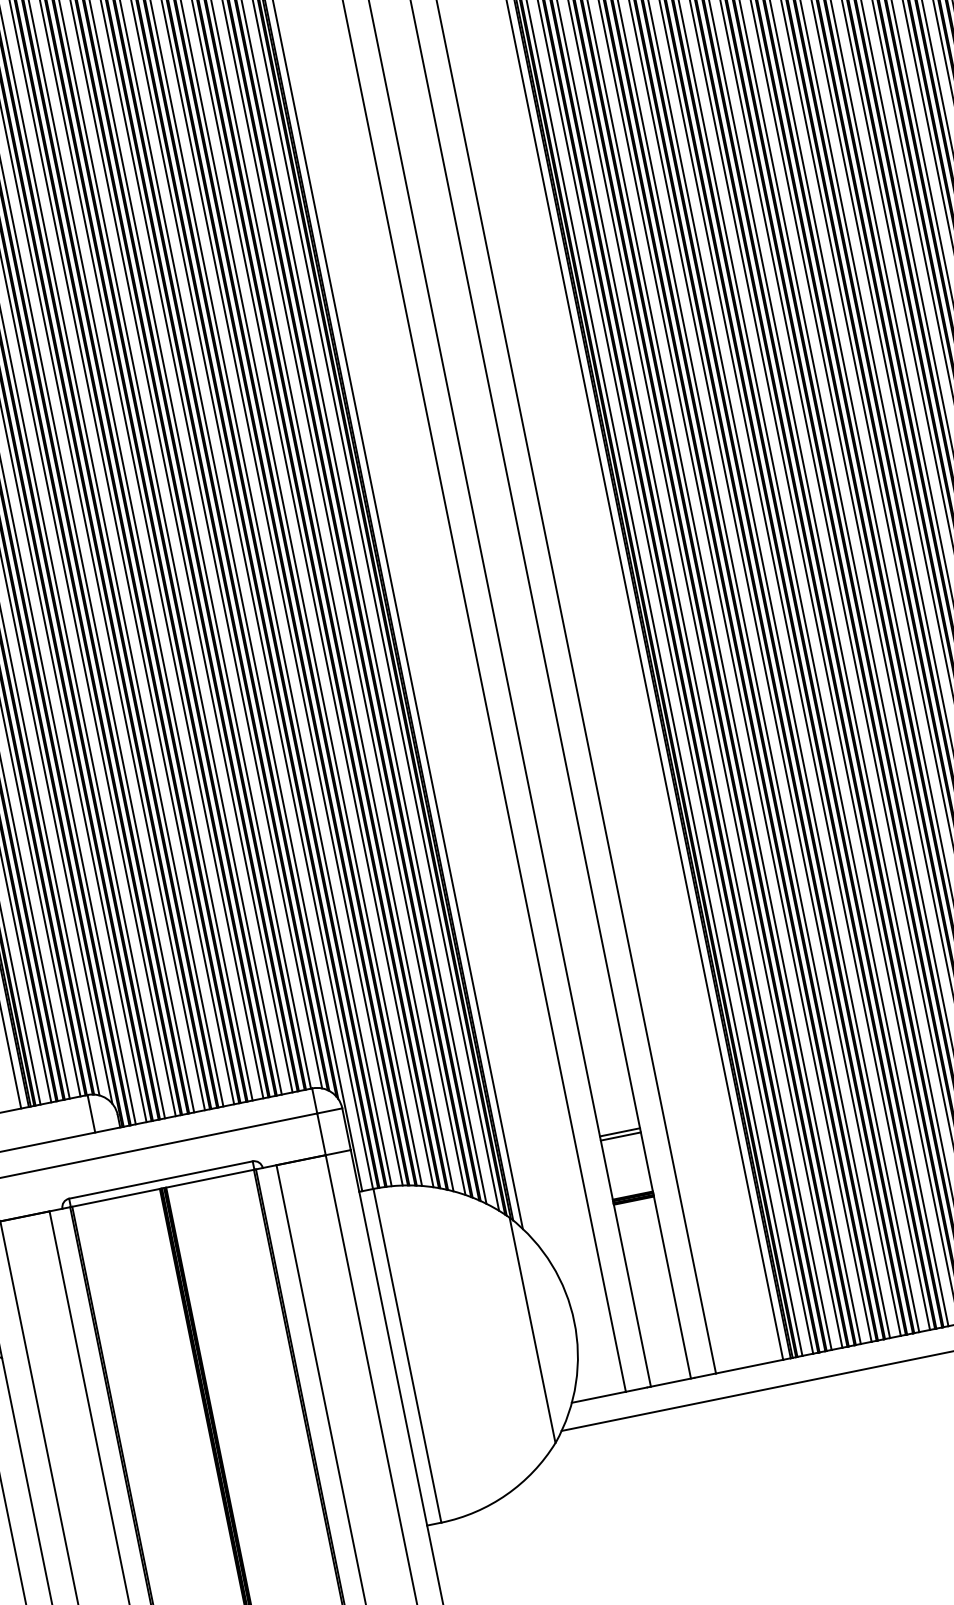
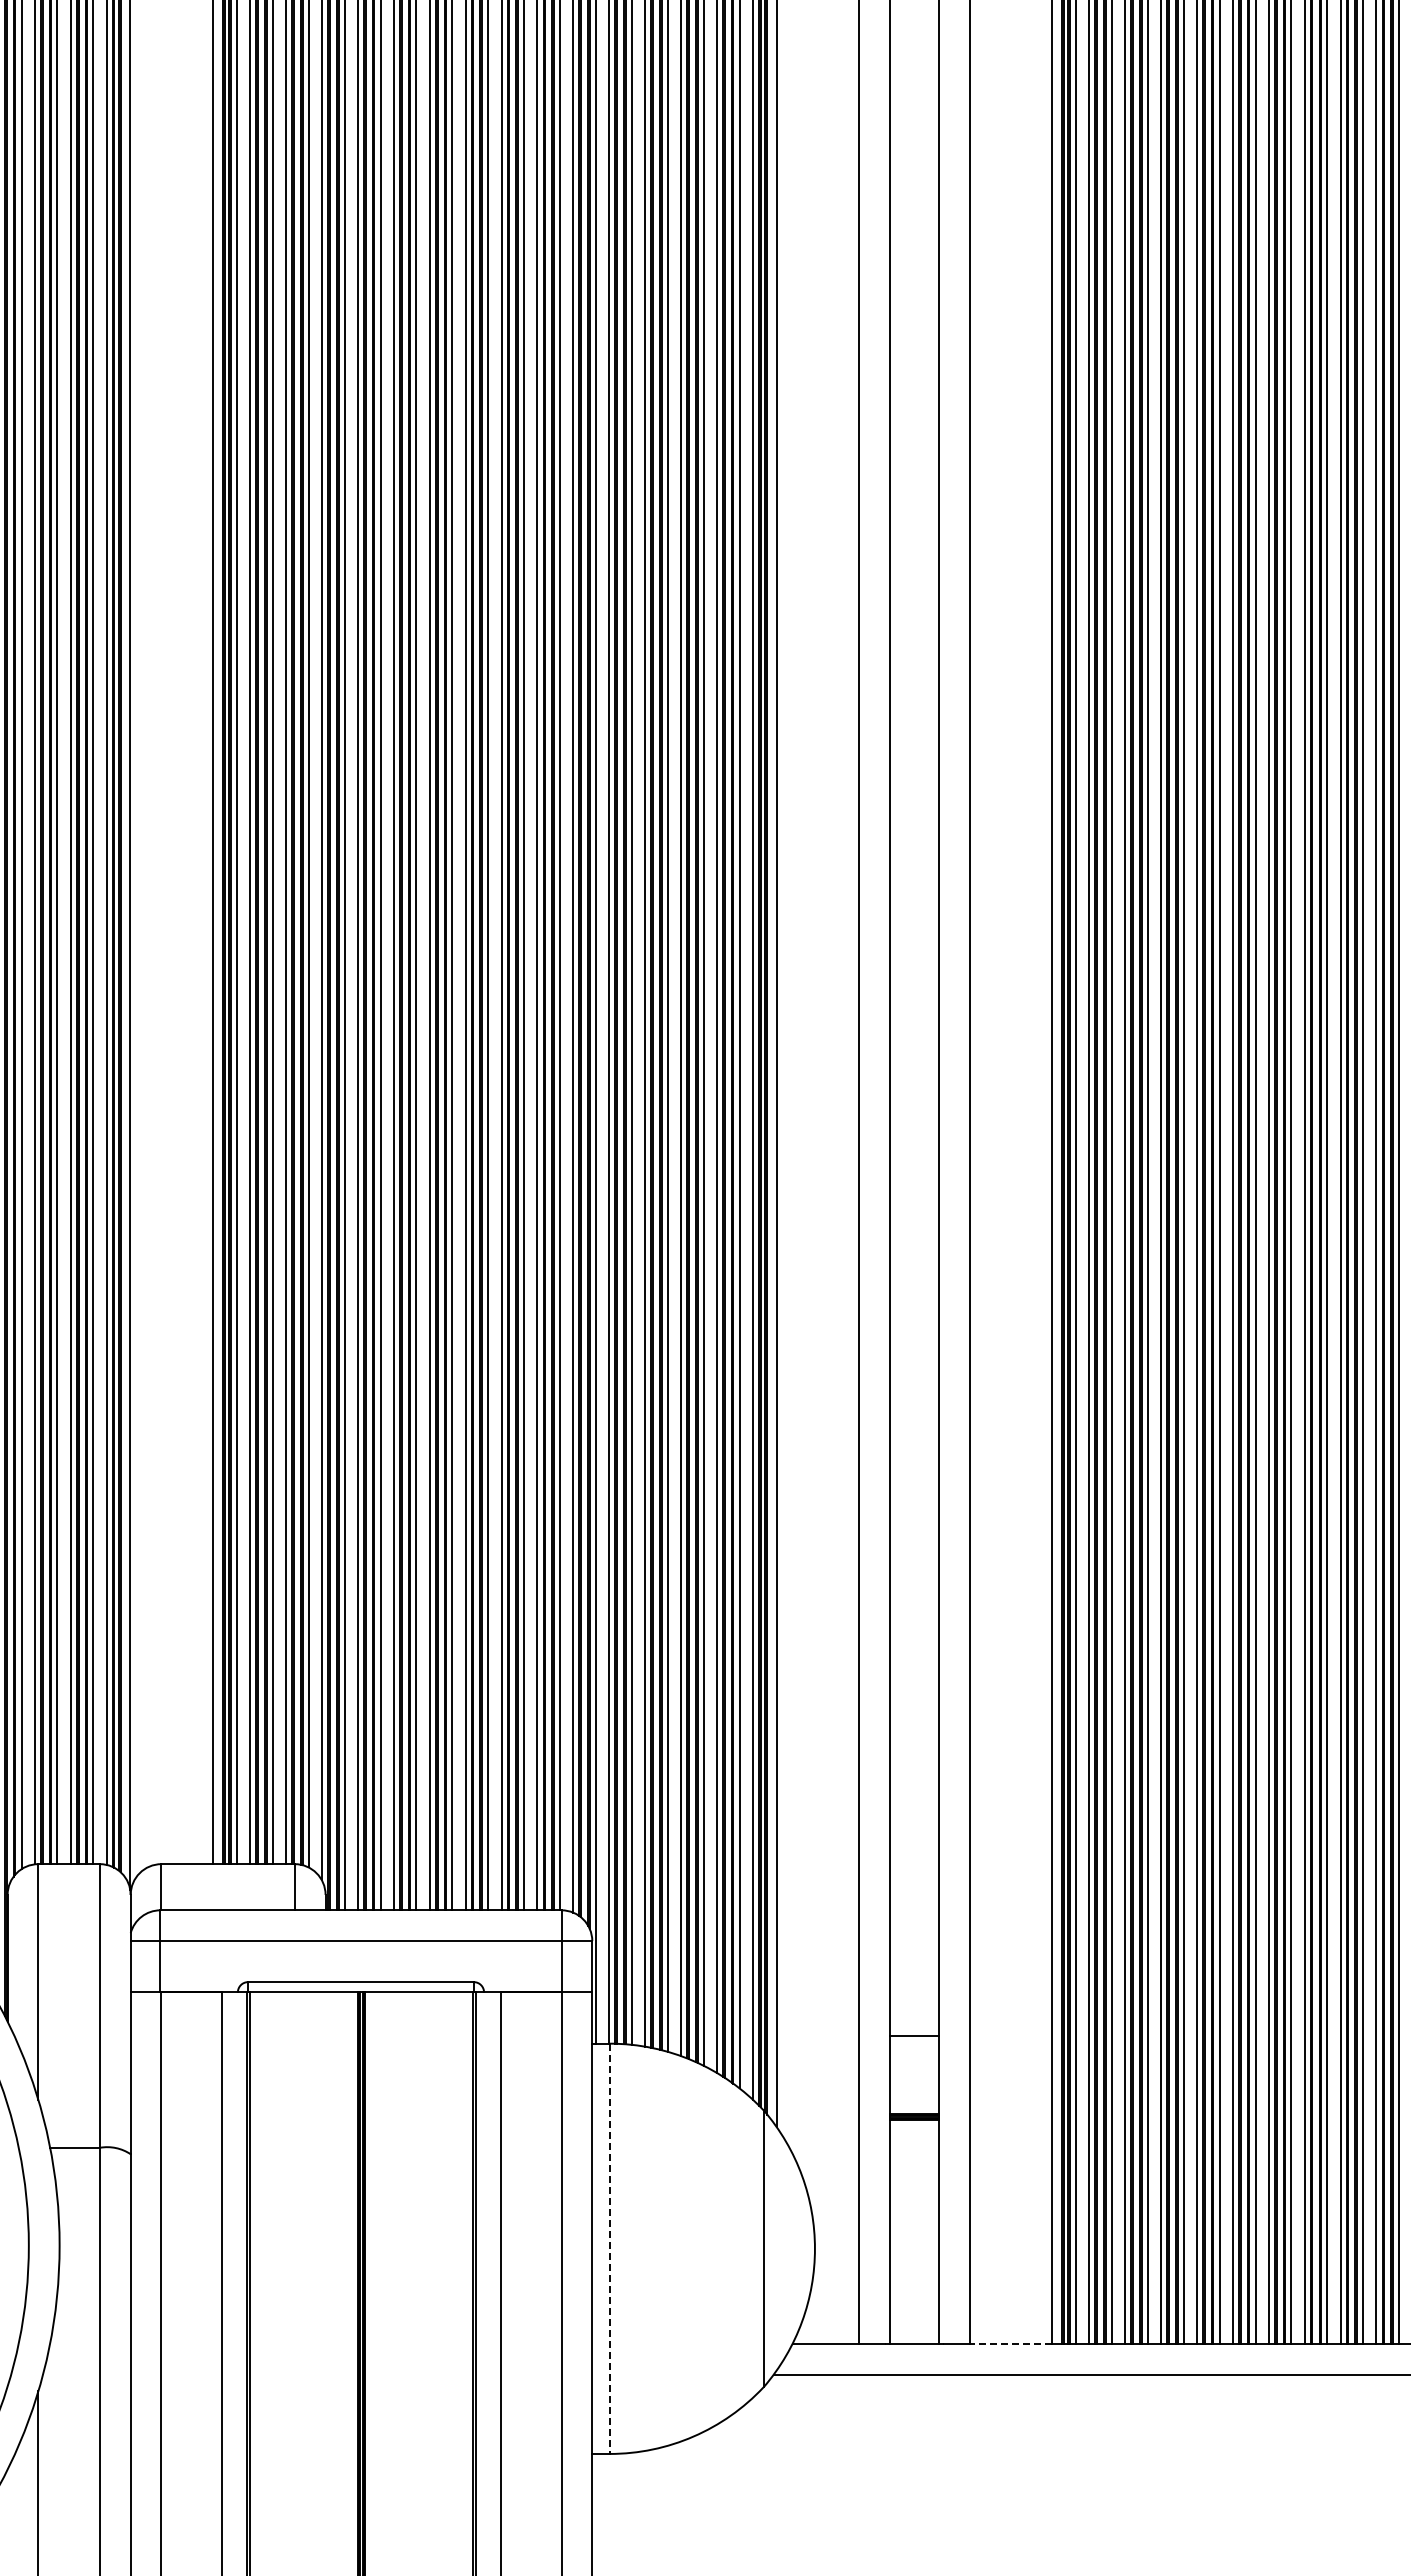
line: (620, 1136) -> (913, 2041), removed
line: (407, 1356) -> (609, 2249), solid -> dashed
line: (749, 1366) -> (1010, 2343), solid -> dashed

